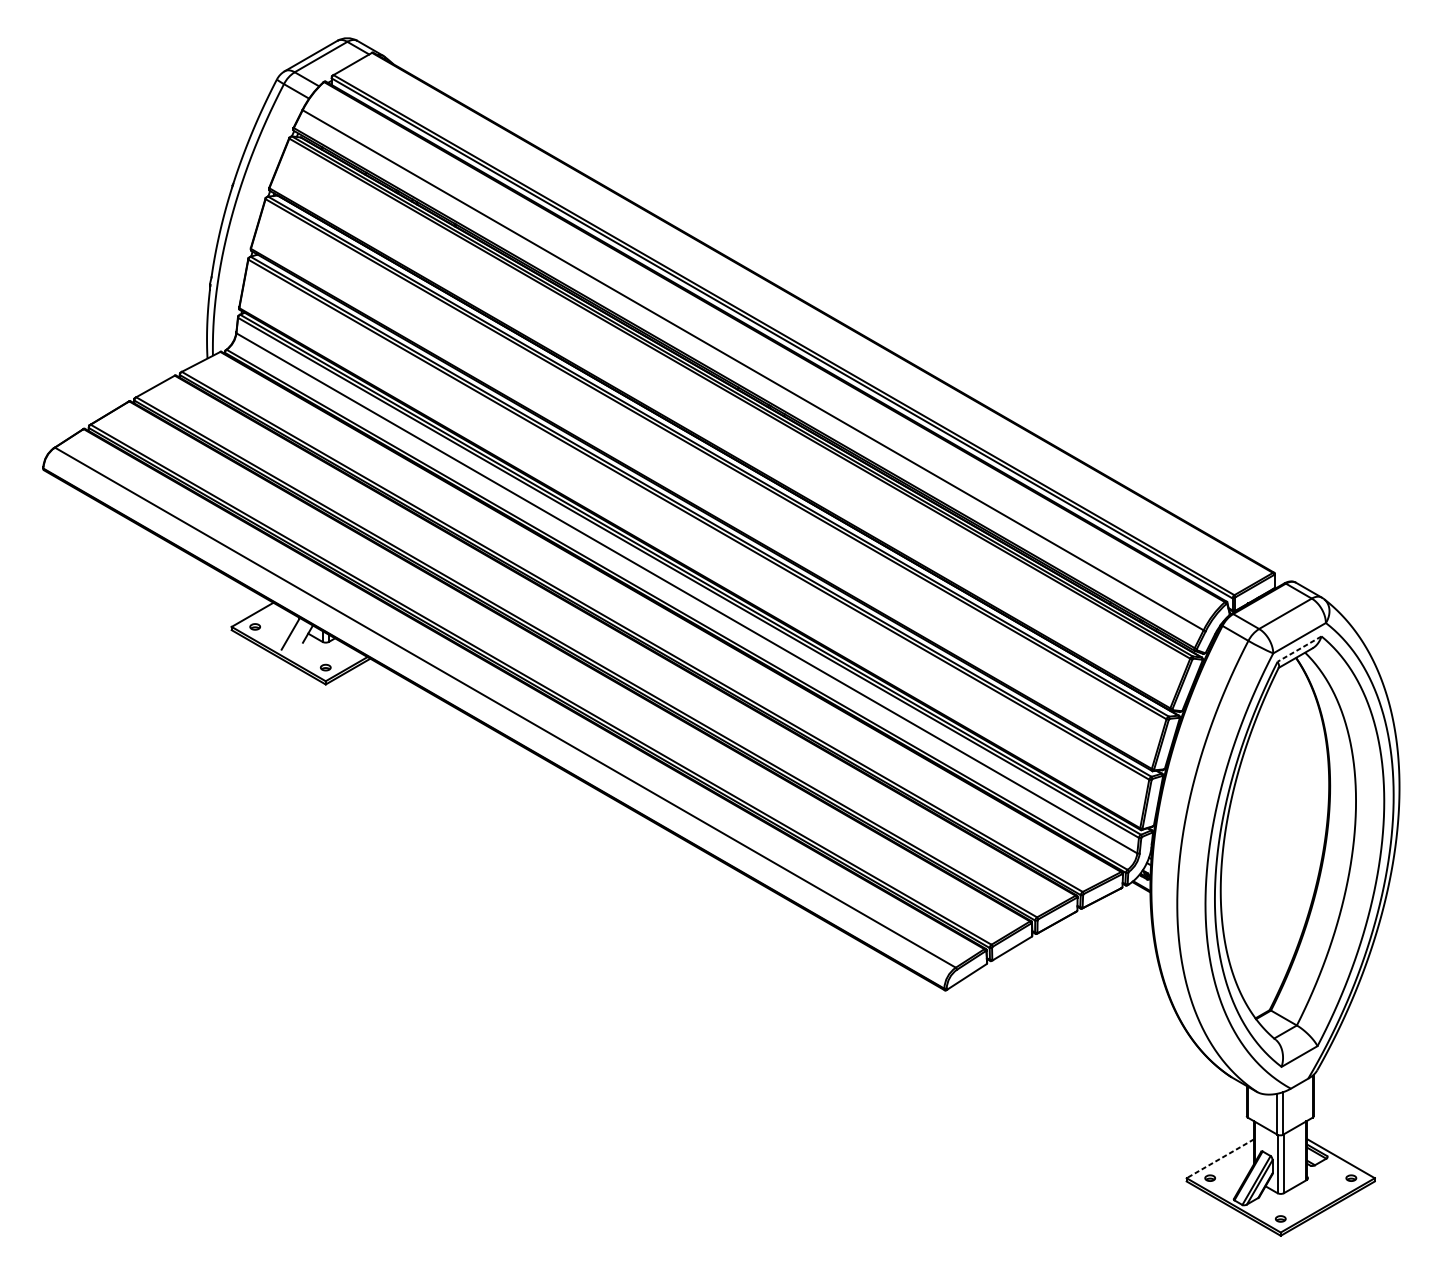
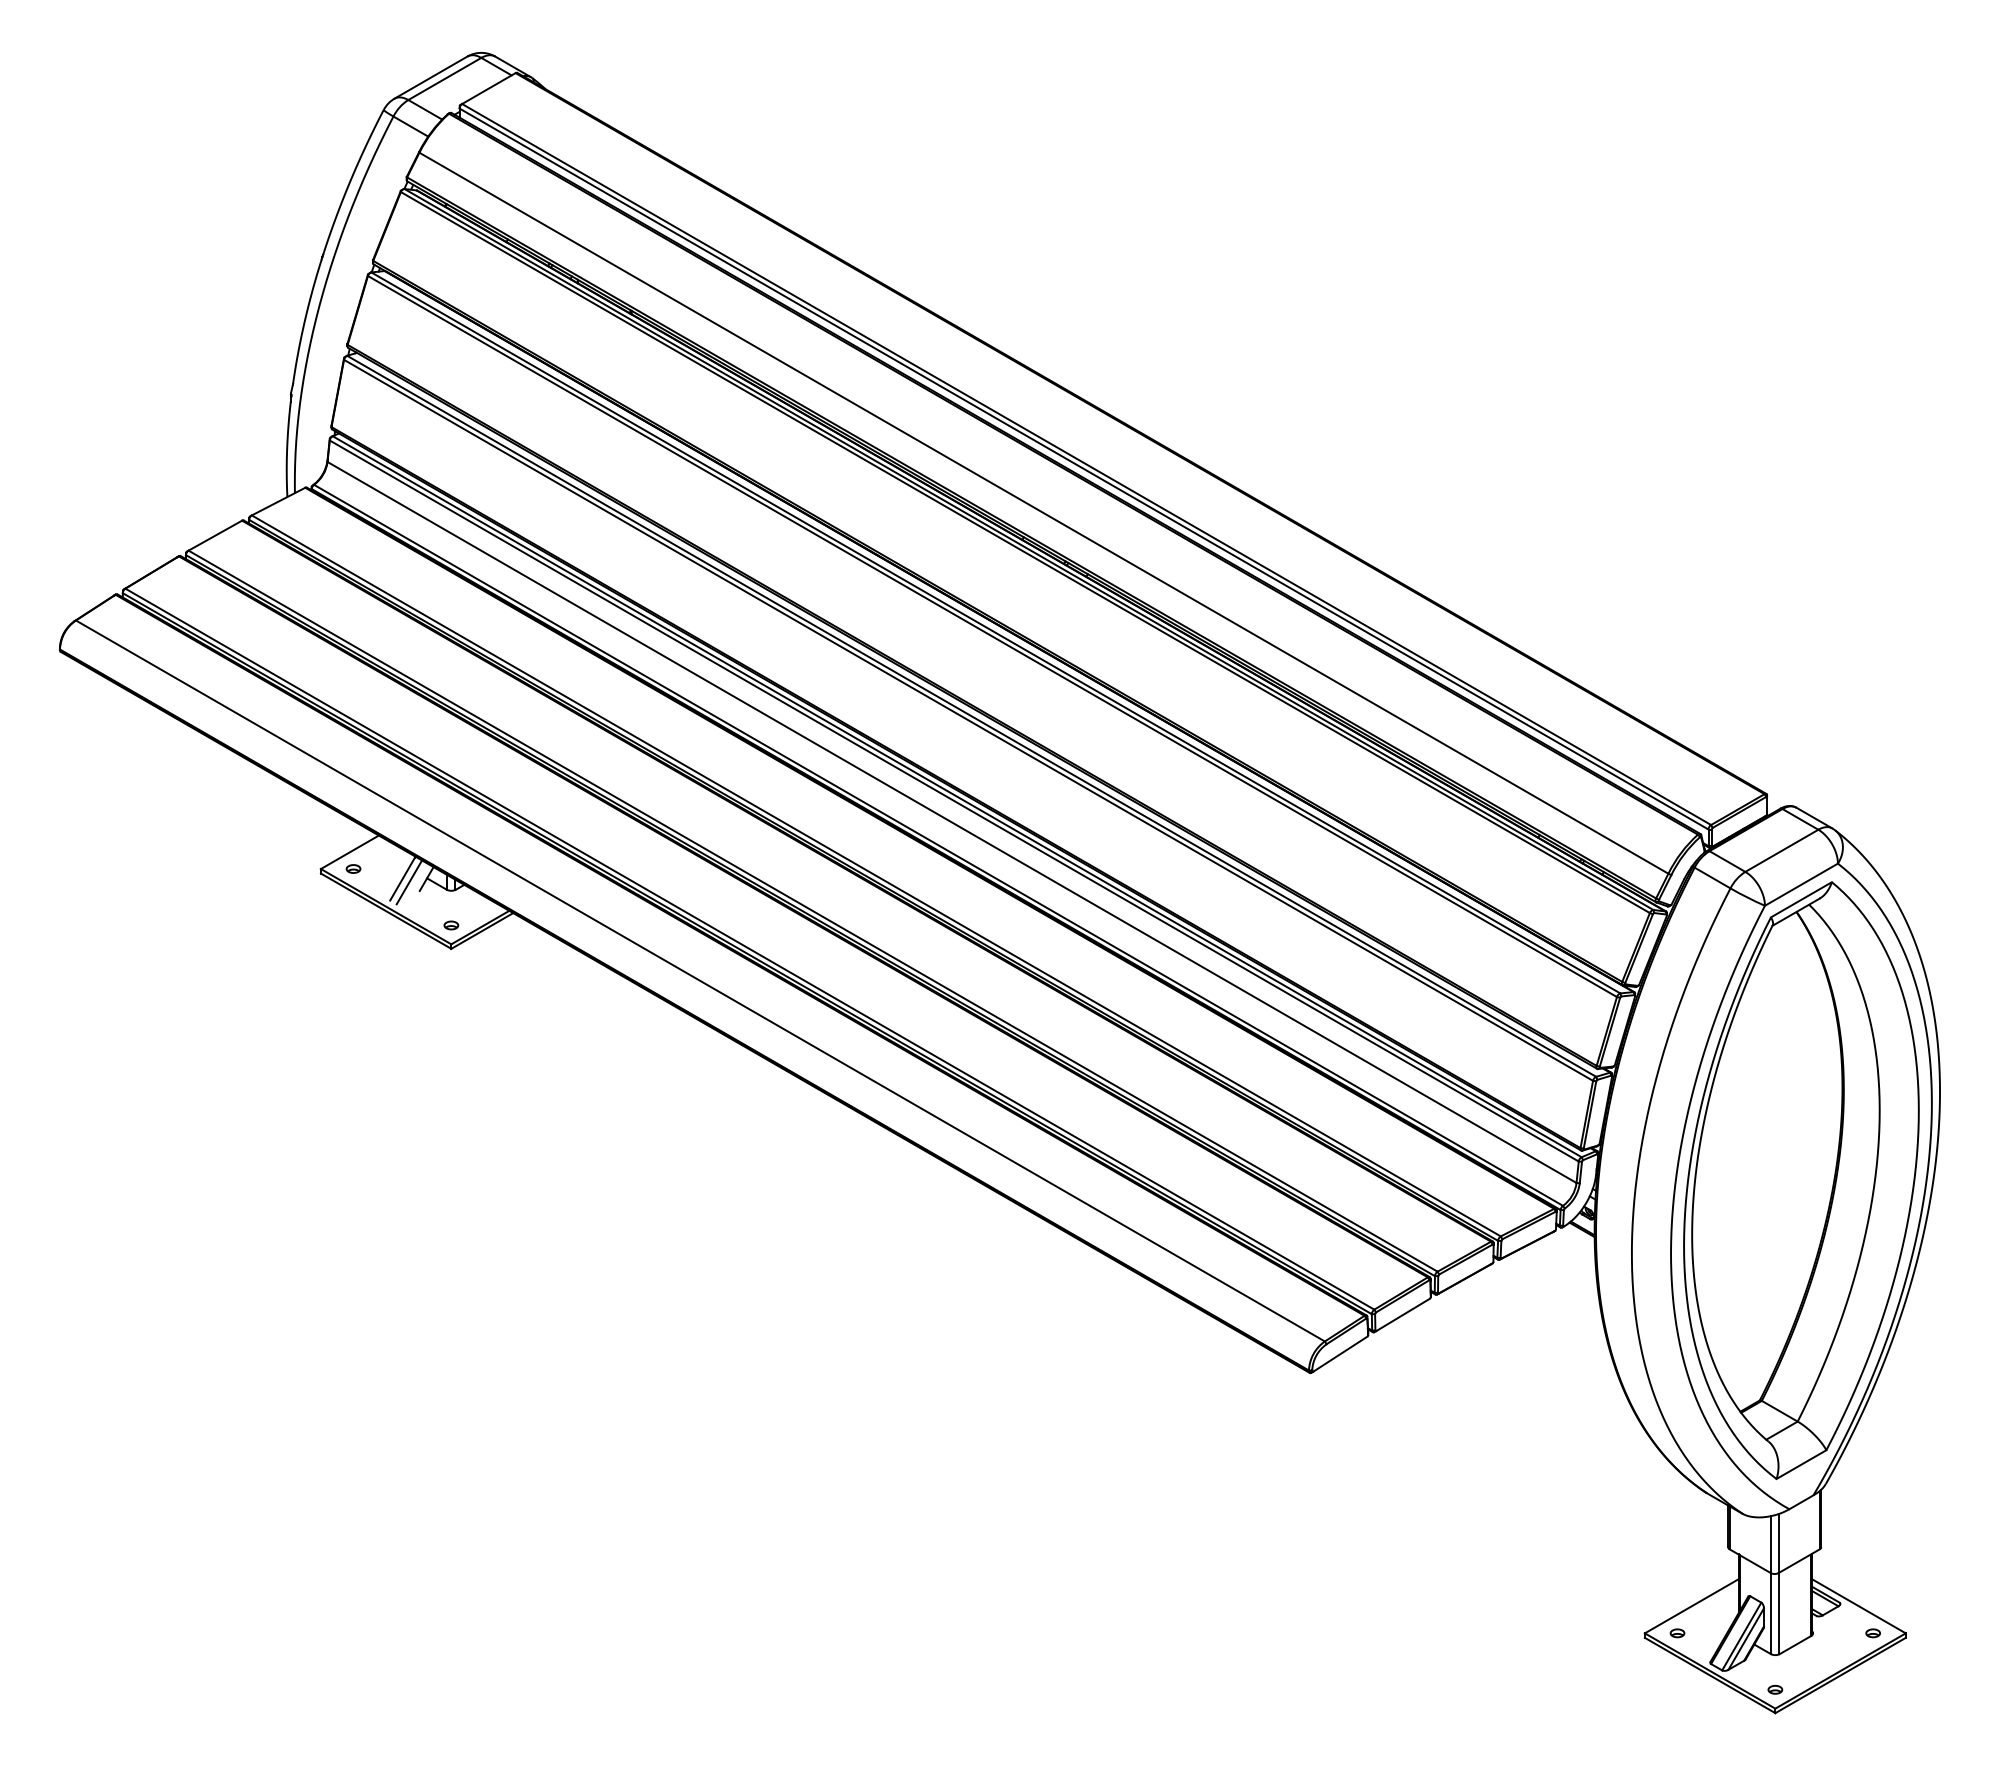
line: (295, 636) -> (409, 882), added
line: (1299, 649) -> (1801, 900), dashed -> solid
line: (1220, 1158) -> (1691, 1606), dashed -> solid

